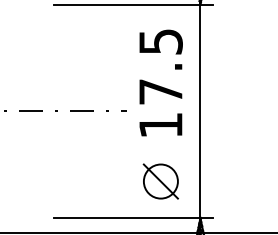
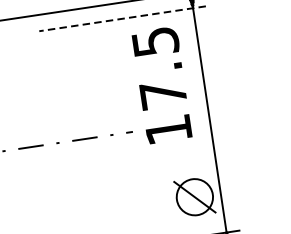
line: (133, 4) -> (122, 18), solid -> dashed
text: (160, 82) -> (161, 84), moved
part: (160, 181) -> (194, 197), moved

